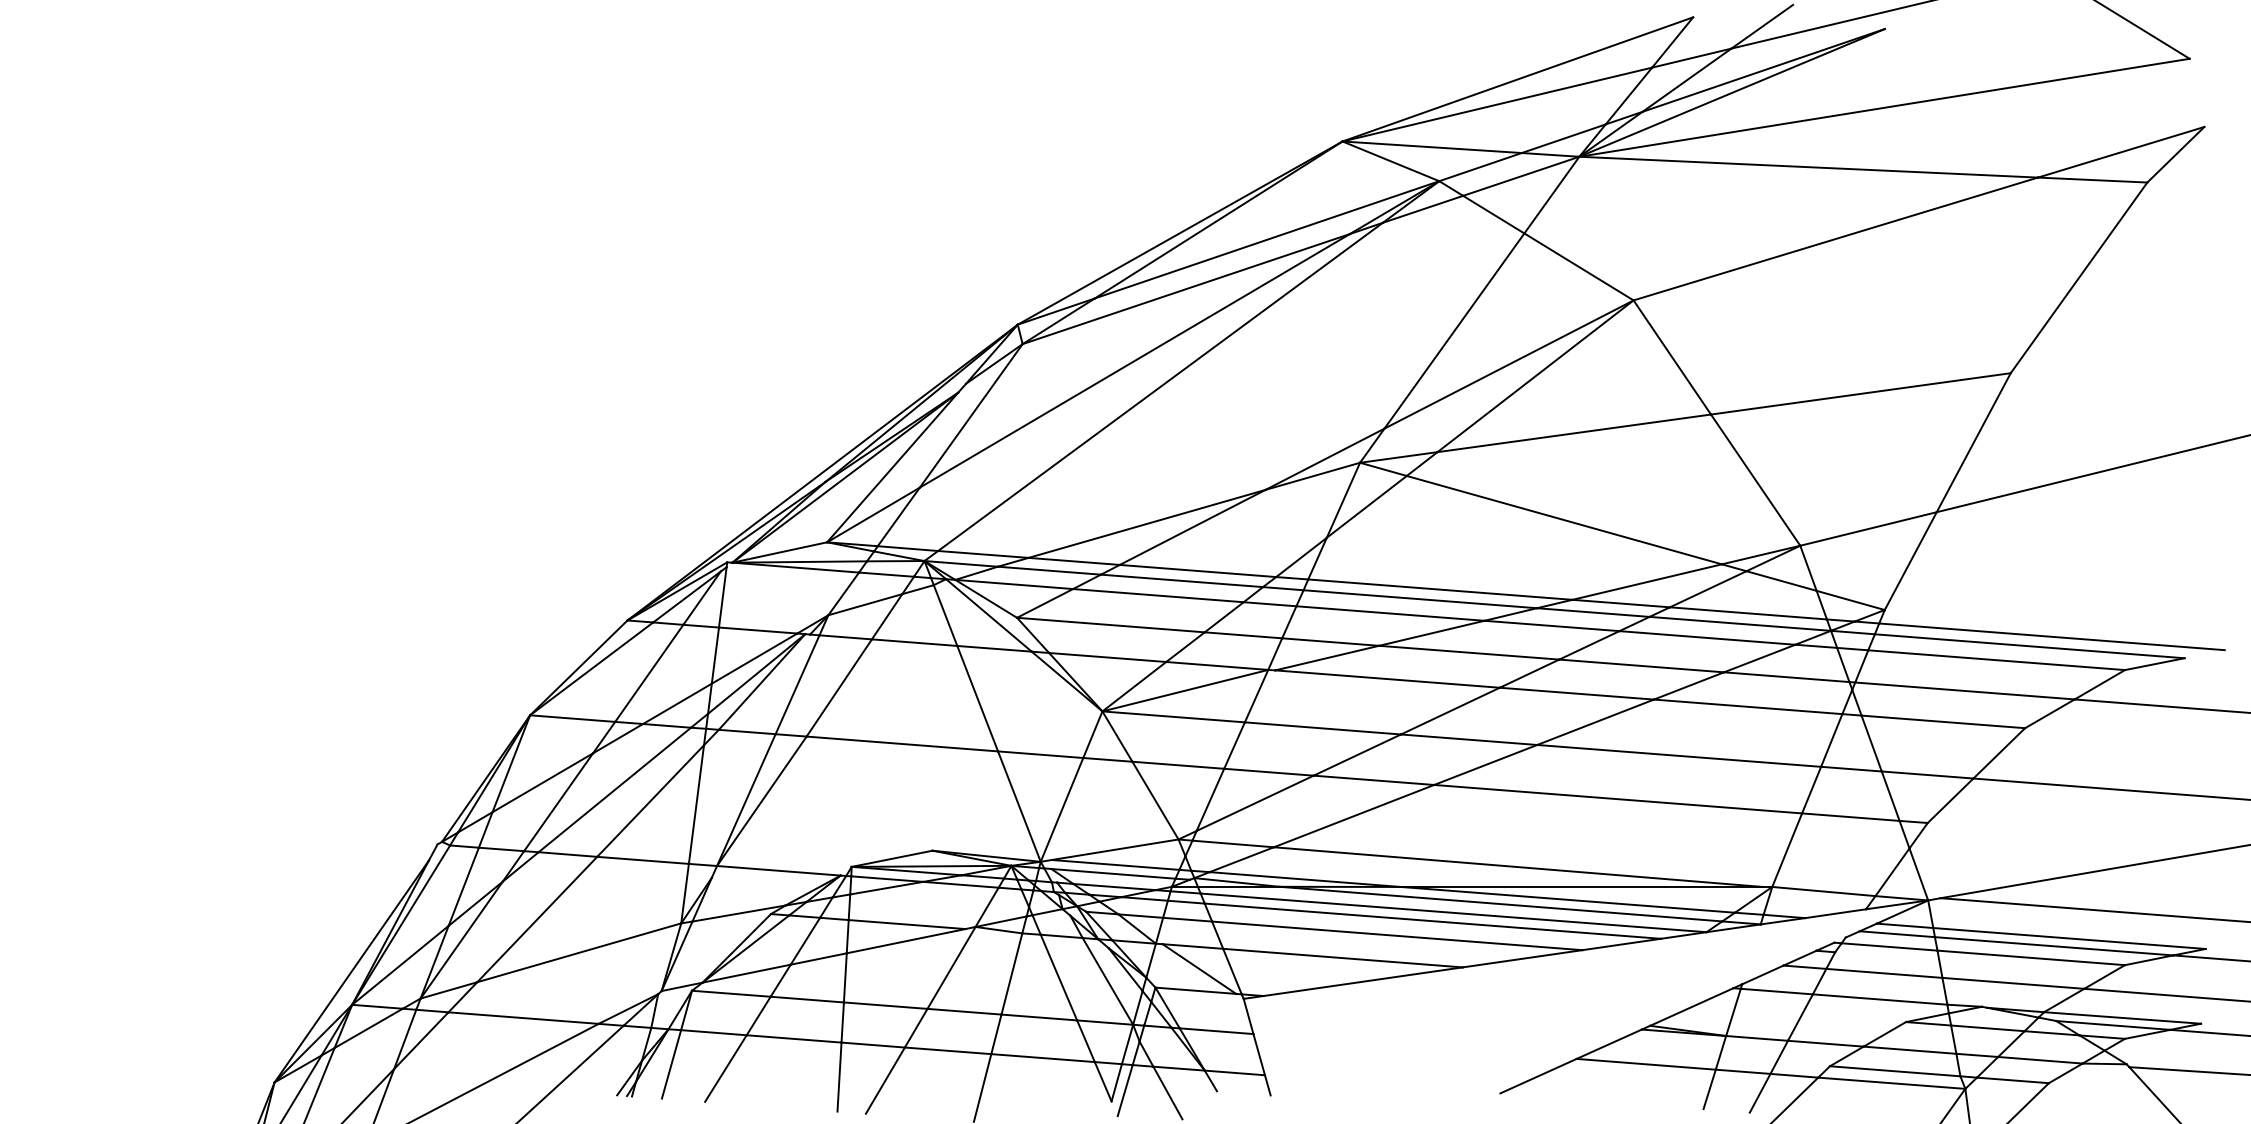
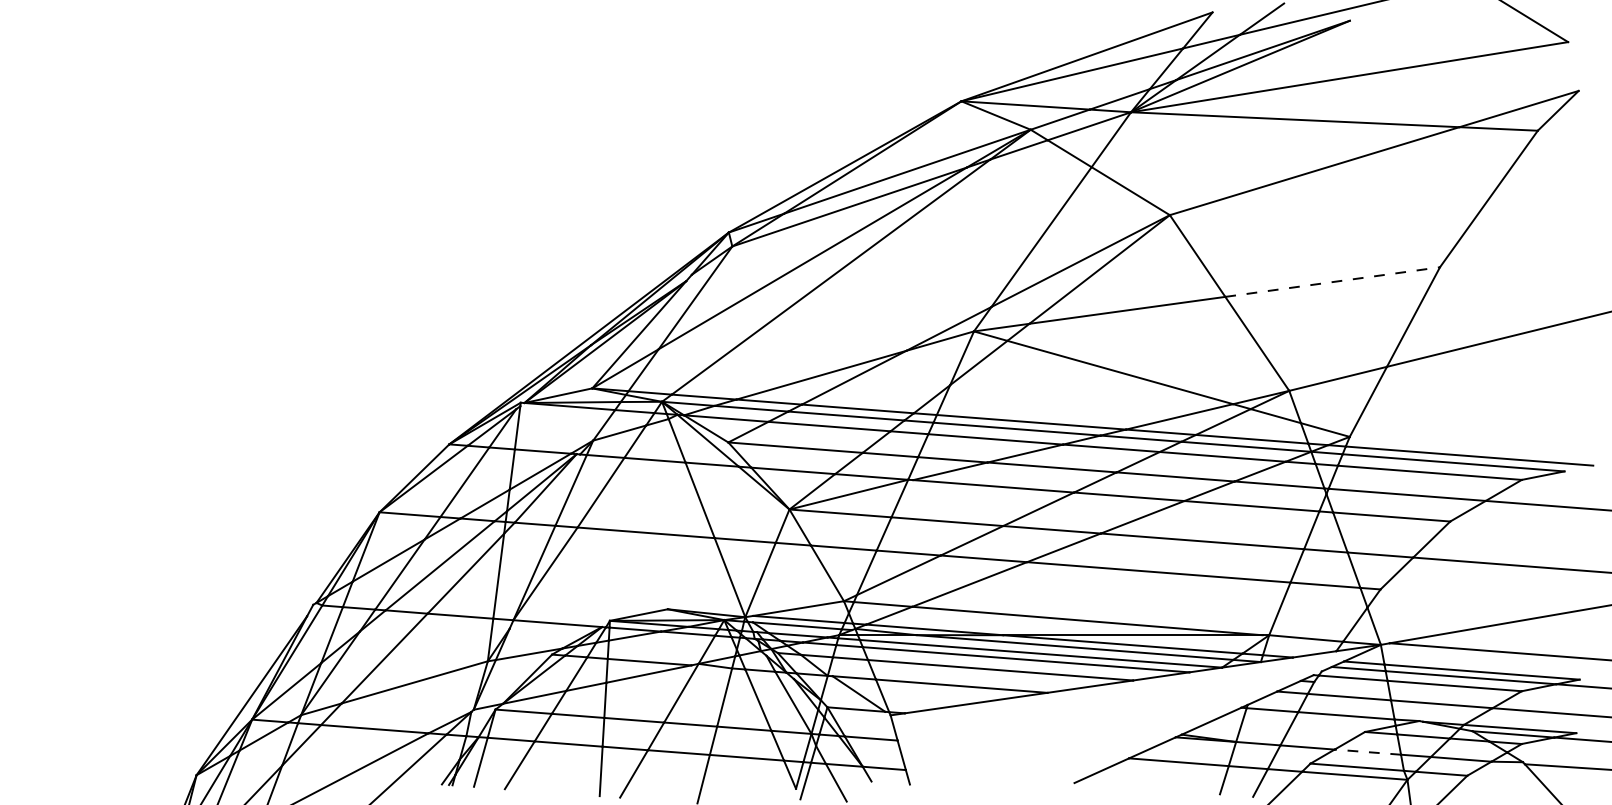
line: (1862, 394) -> (1333, 282), solid -> dashed
line: (1909, 1050) -> (1367, 752), solid -> dashed

